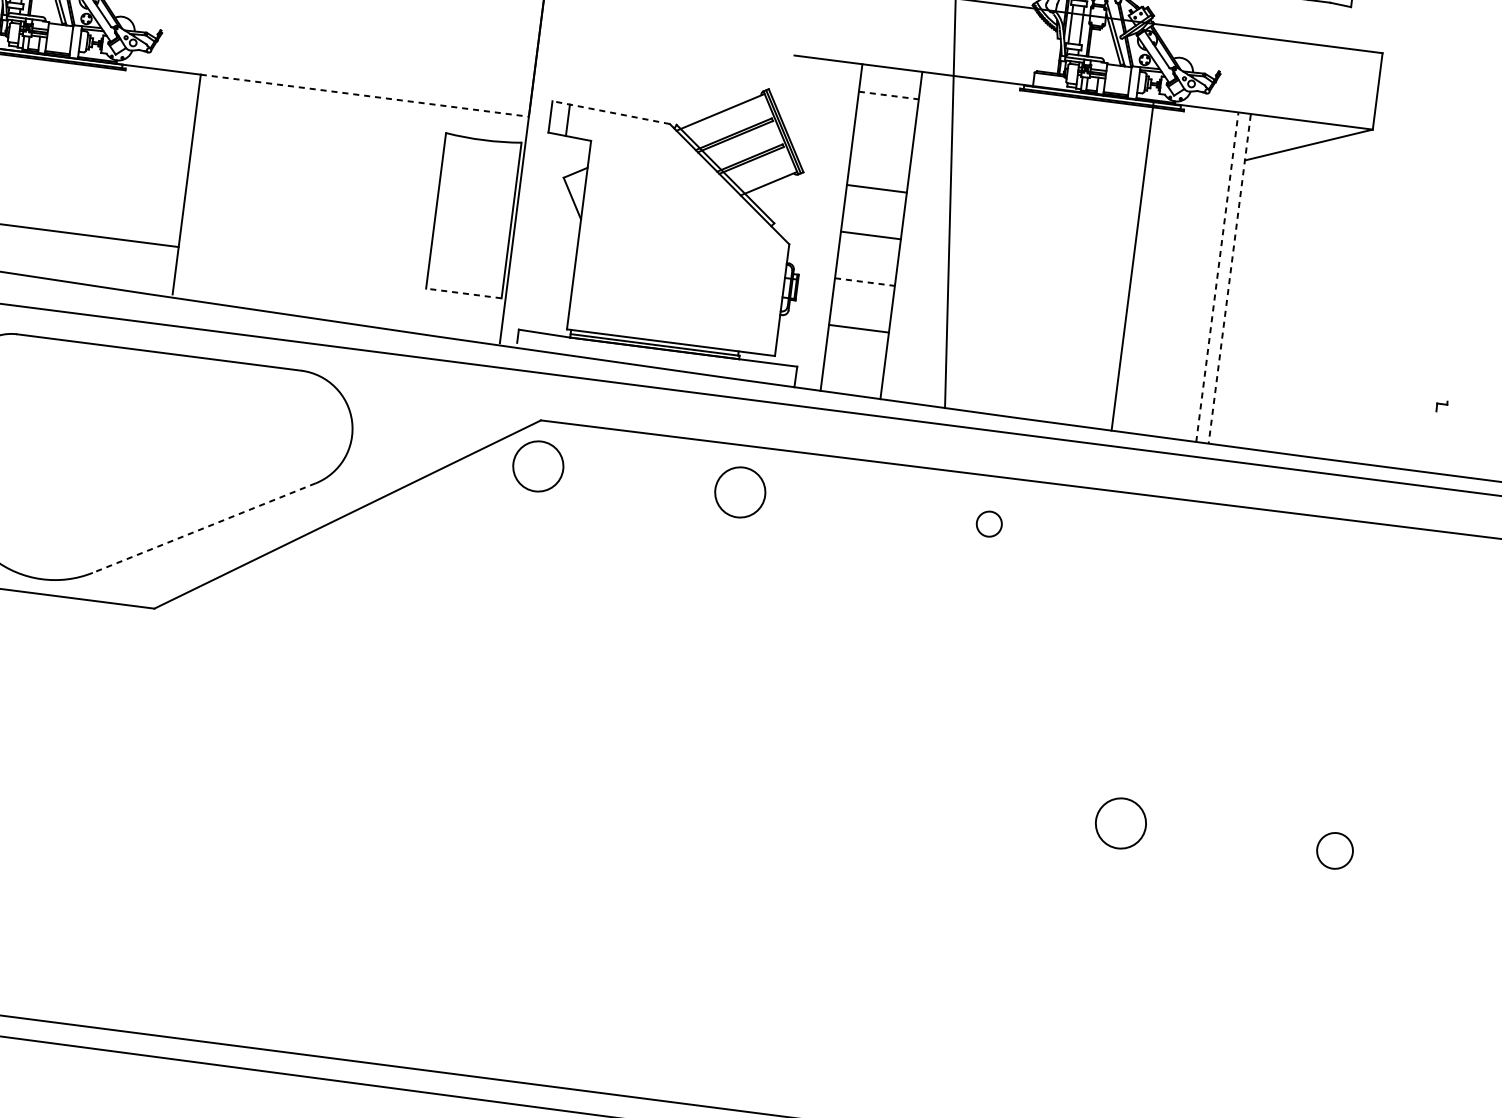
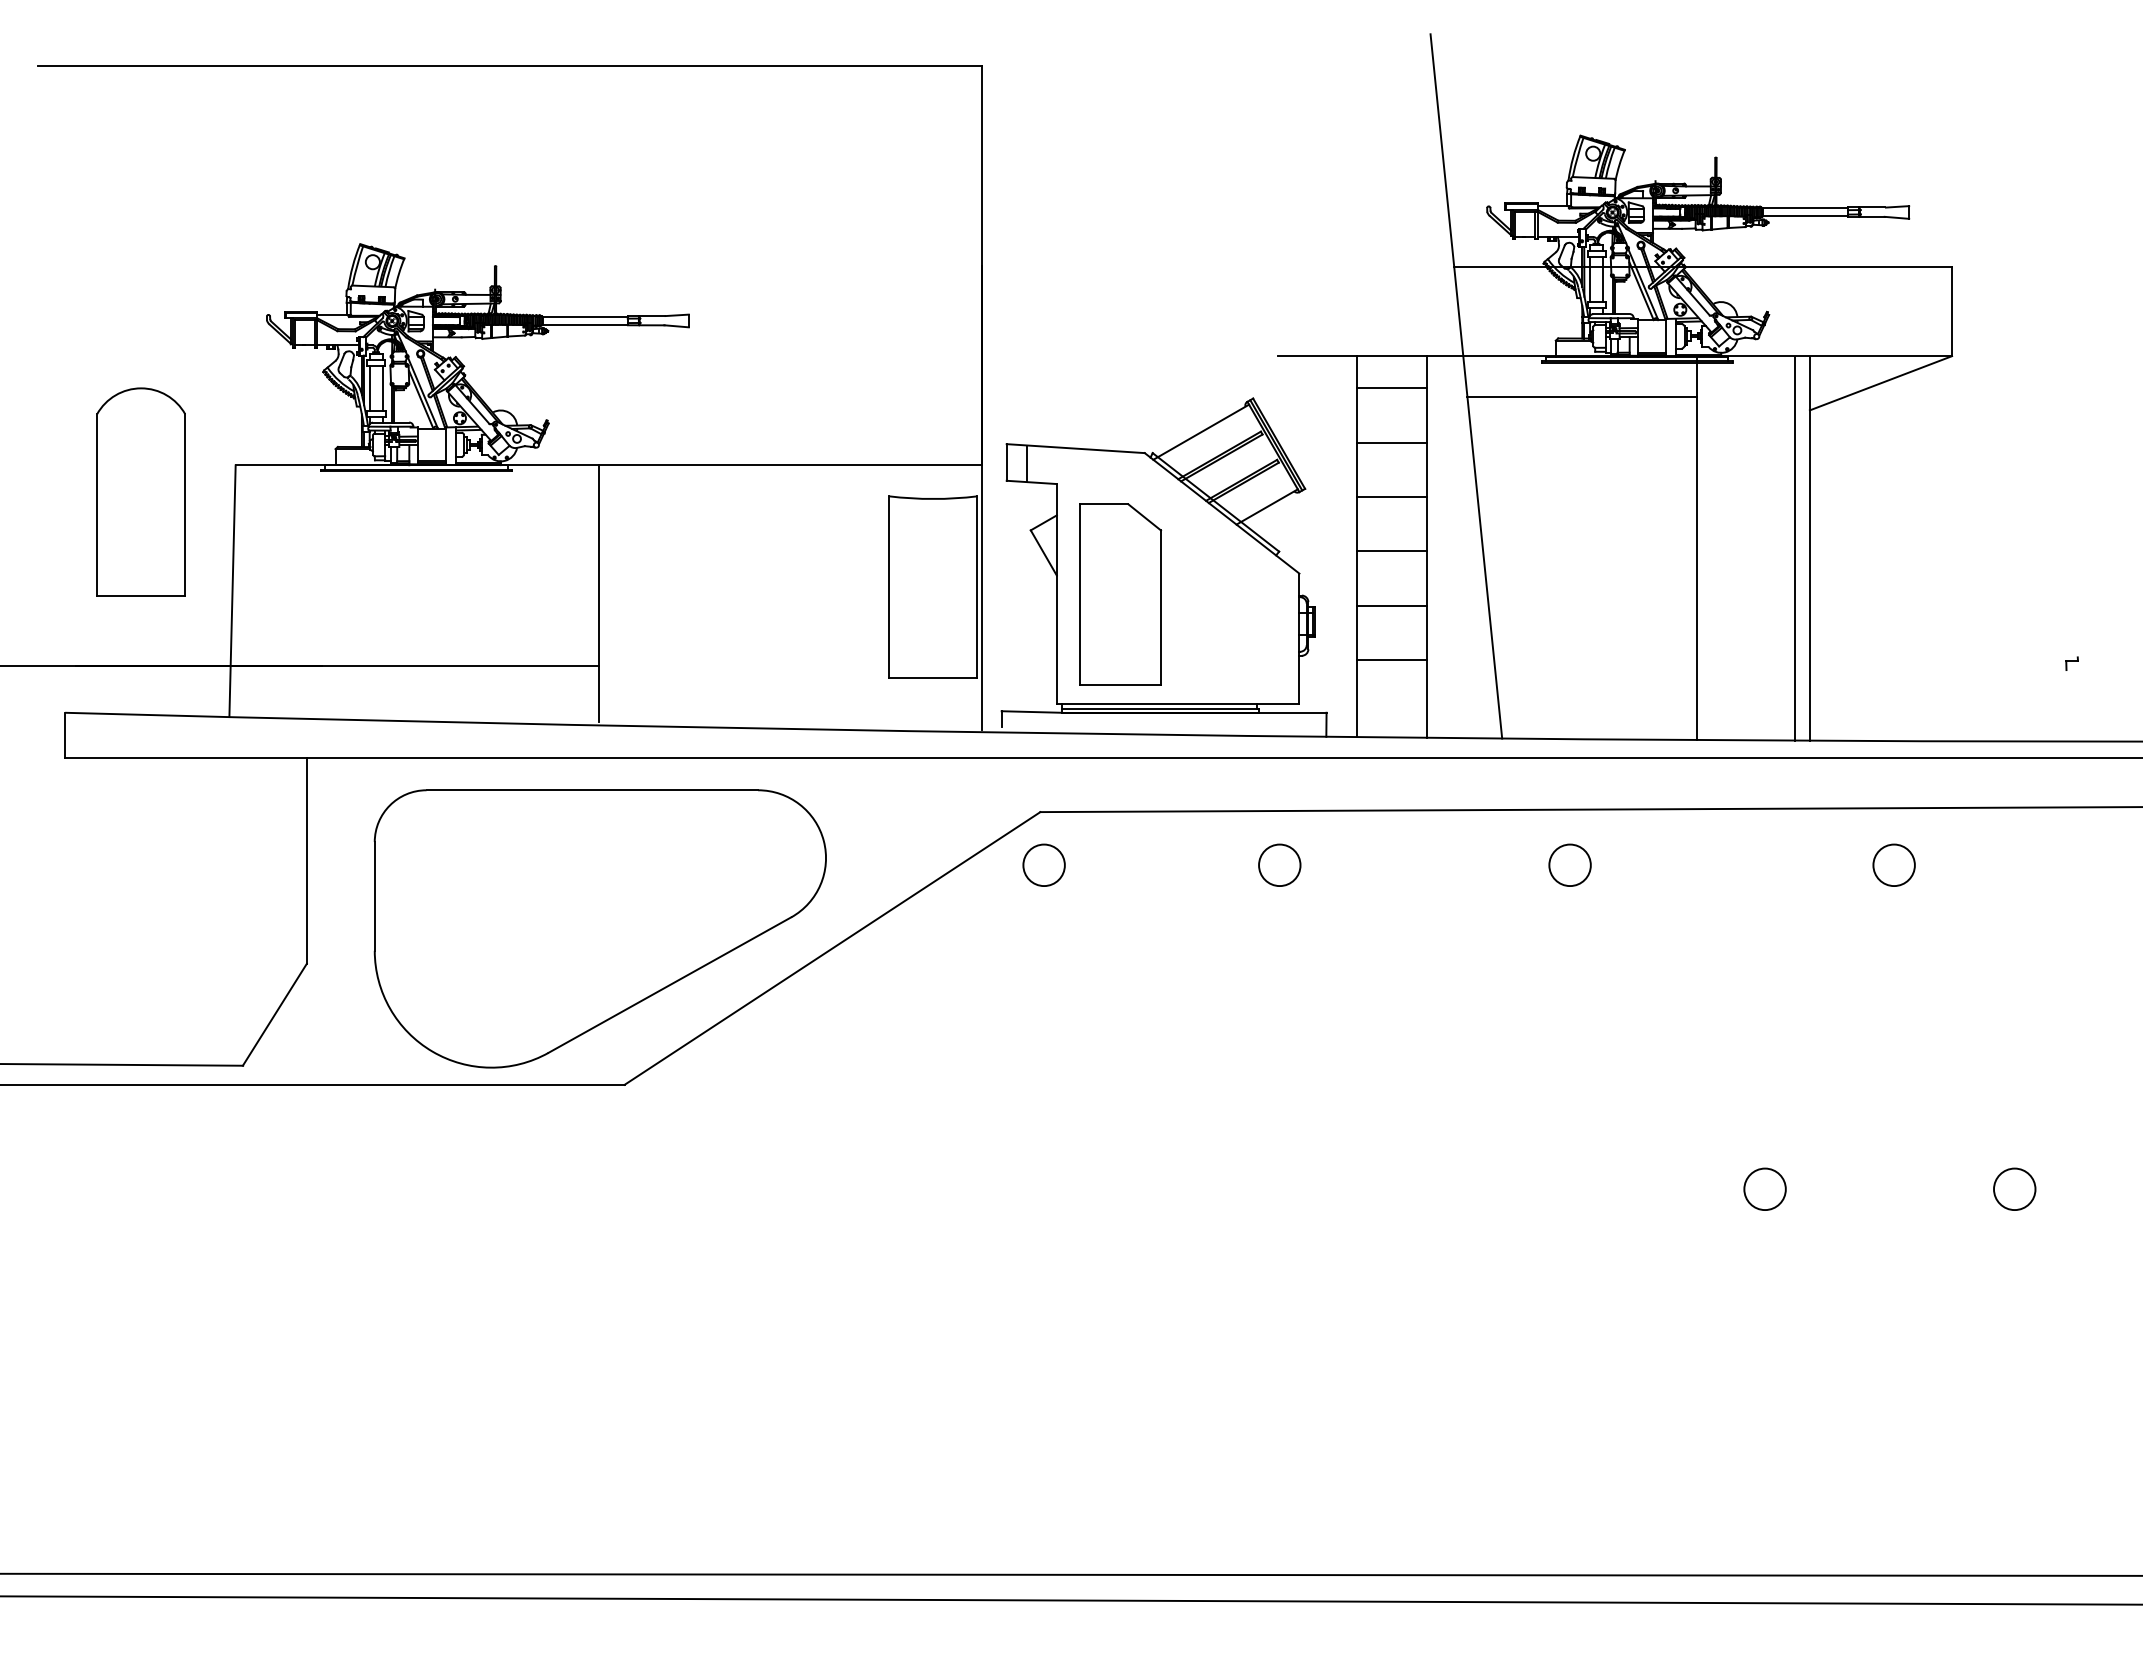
line: (365, 95) -> (791, 465), dashed -> solid
line: (888, 95) -> (1391, 388), dashed -> solid
line: (611, 112) -> (1075, 448), dashed -> solid
line: (1050, 124) -> (1581, 397), added
line: (882, 142) -> (1391, 442), added
part: (633, 242) -> (1120, 594), added
line: (1217, 277) -> (1795, 548), dashed -> solid
line: (1229, 278) -> (1809, 548), dashed -> solid
line: (864, 281) -> (1391, 605), dashed -> solid
line: (463, 293) -> (932, 677), dashed -> solid
circle: (537, 466) -> (1043, 865), size x0.71
circle: (740, 491) -> (1279, 864), size x0.71
circle: (988, 523) -> (1569, 864), size x1.43
line: (203, 528) -> (669, 985), dashed -> solid
circle: (1266, 559) -> (1893, 864), added
circle: (1120, 823) -> (1764, 1189), size x0.71

